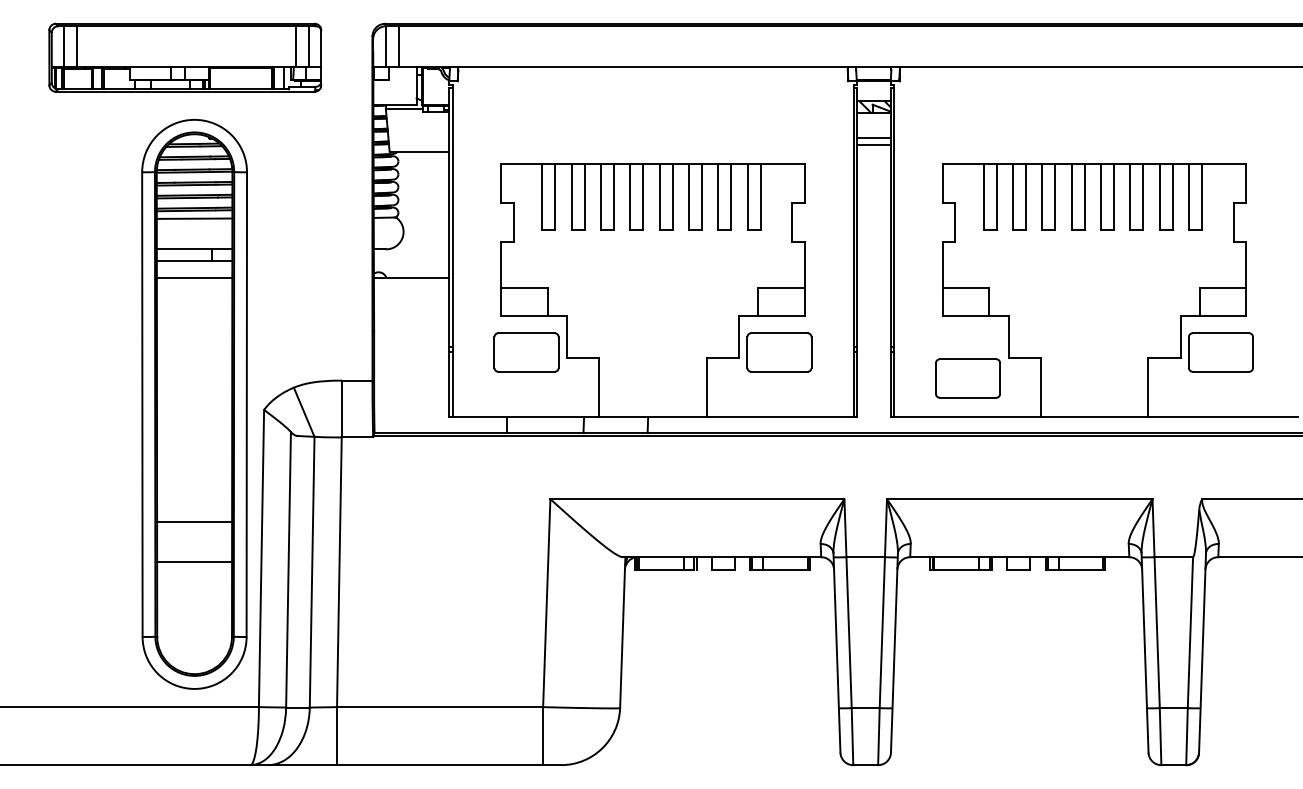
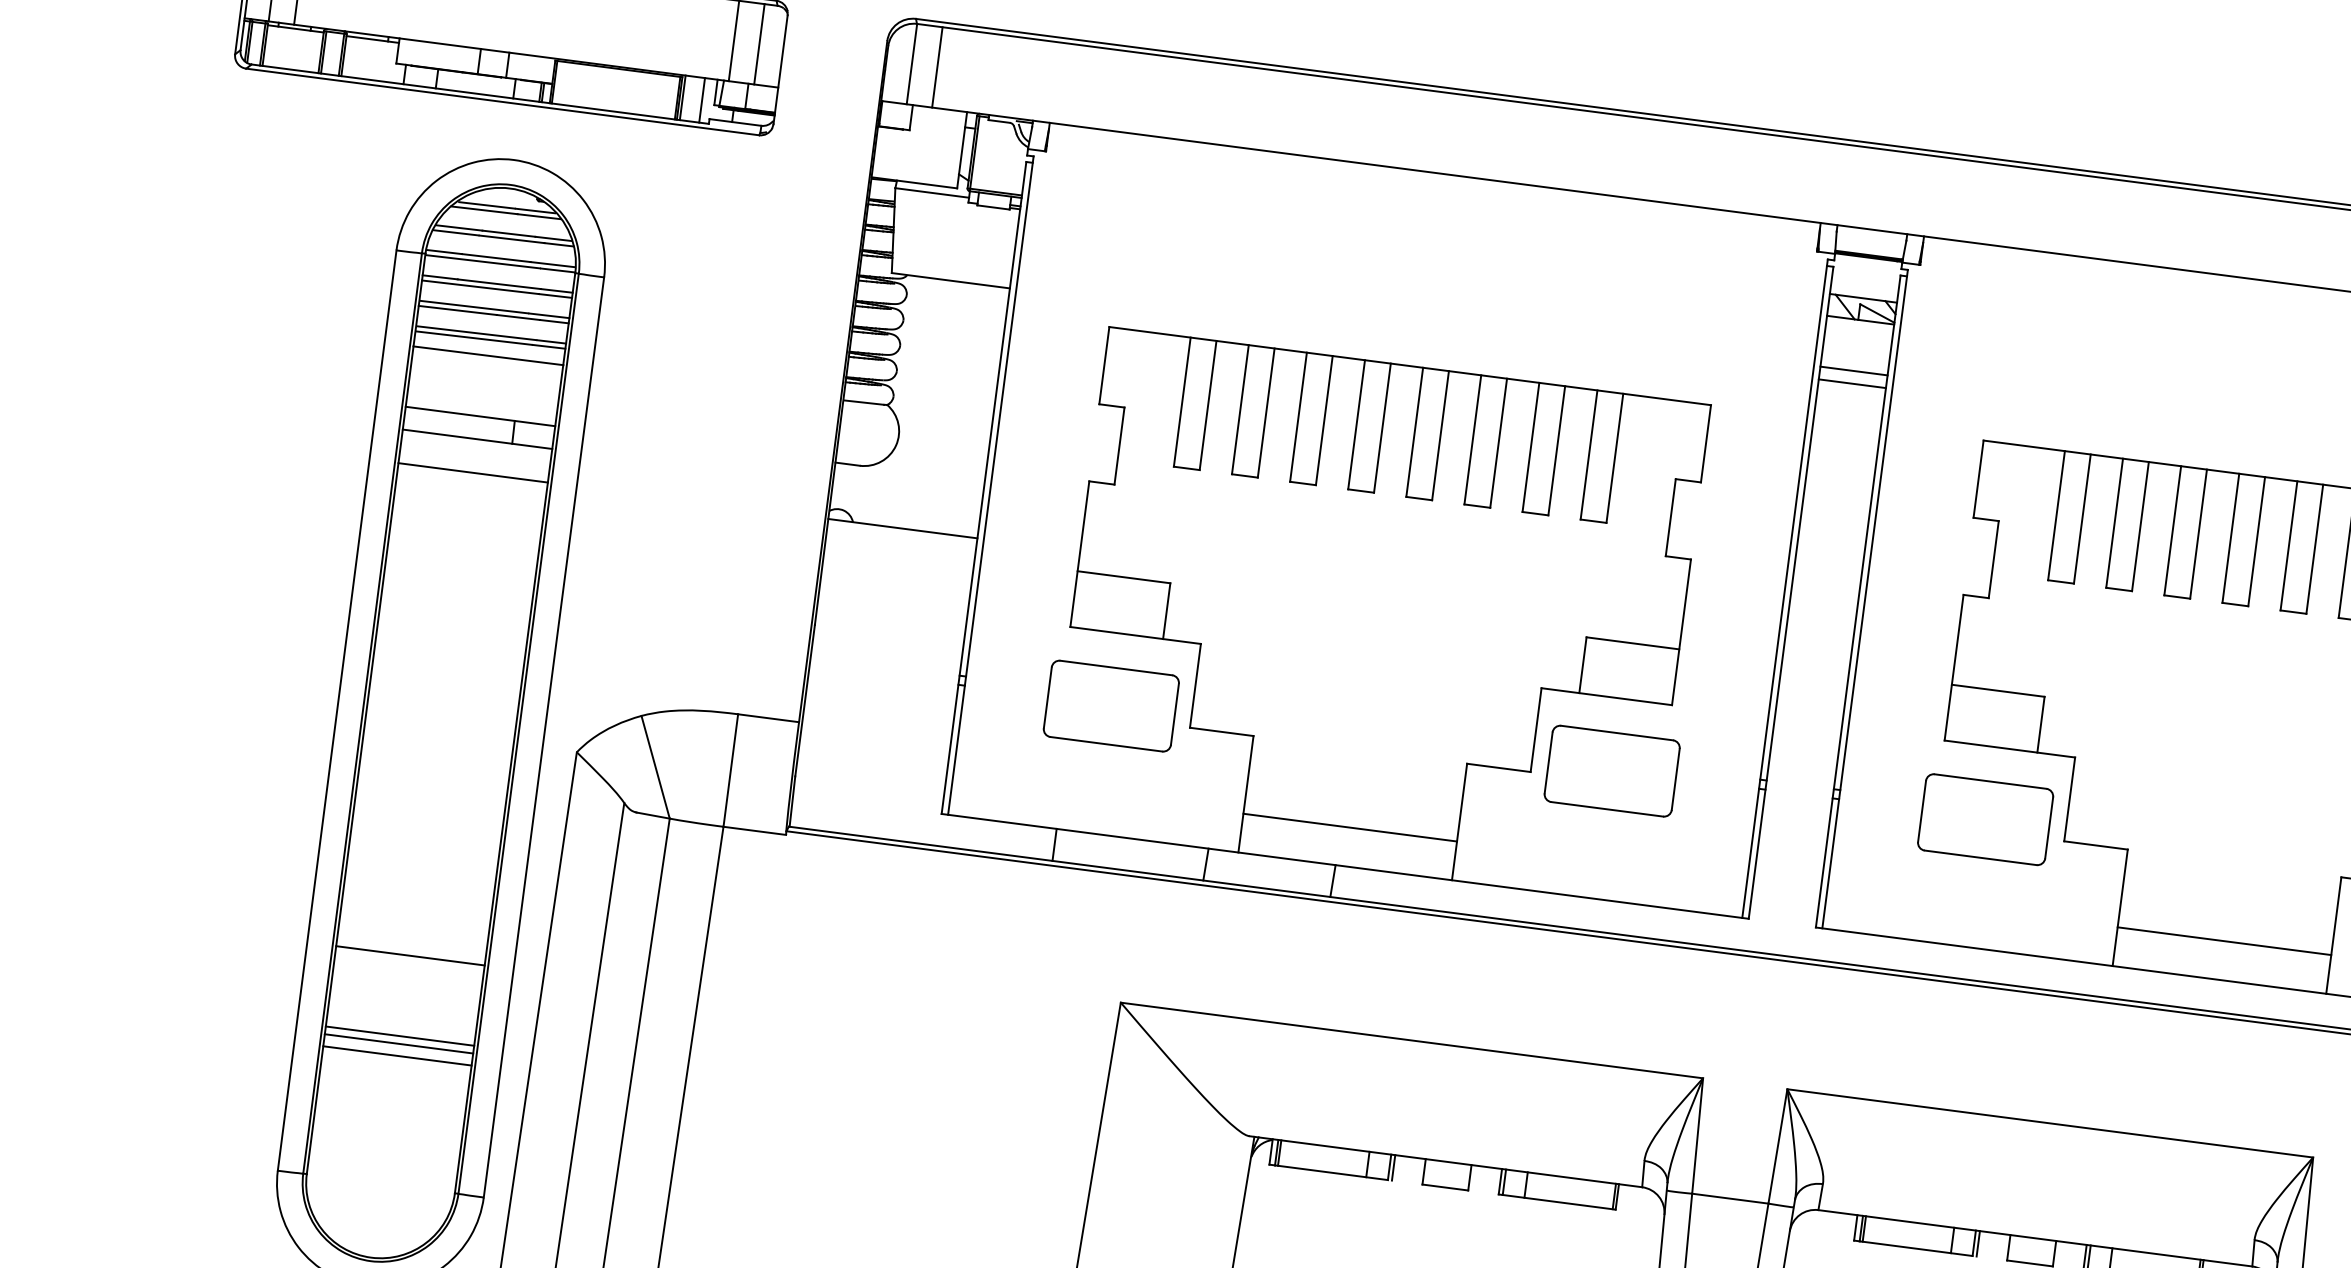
part: (967, 378) -> (1984, 819), moved
line: (652, 397) -> (1349, 827), added
line: (1094, 397) -> (2224, 941), added
line: (194, 566) -> (398, 1044), added
line: (194, 572) -> (397, 1056), added

